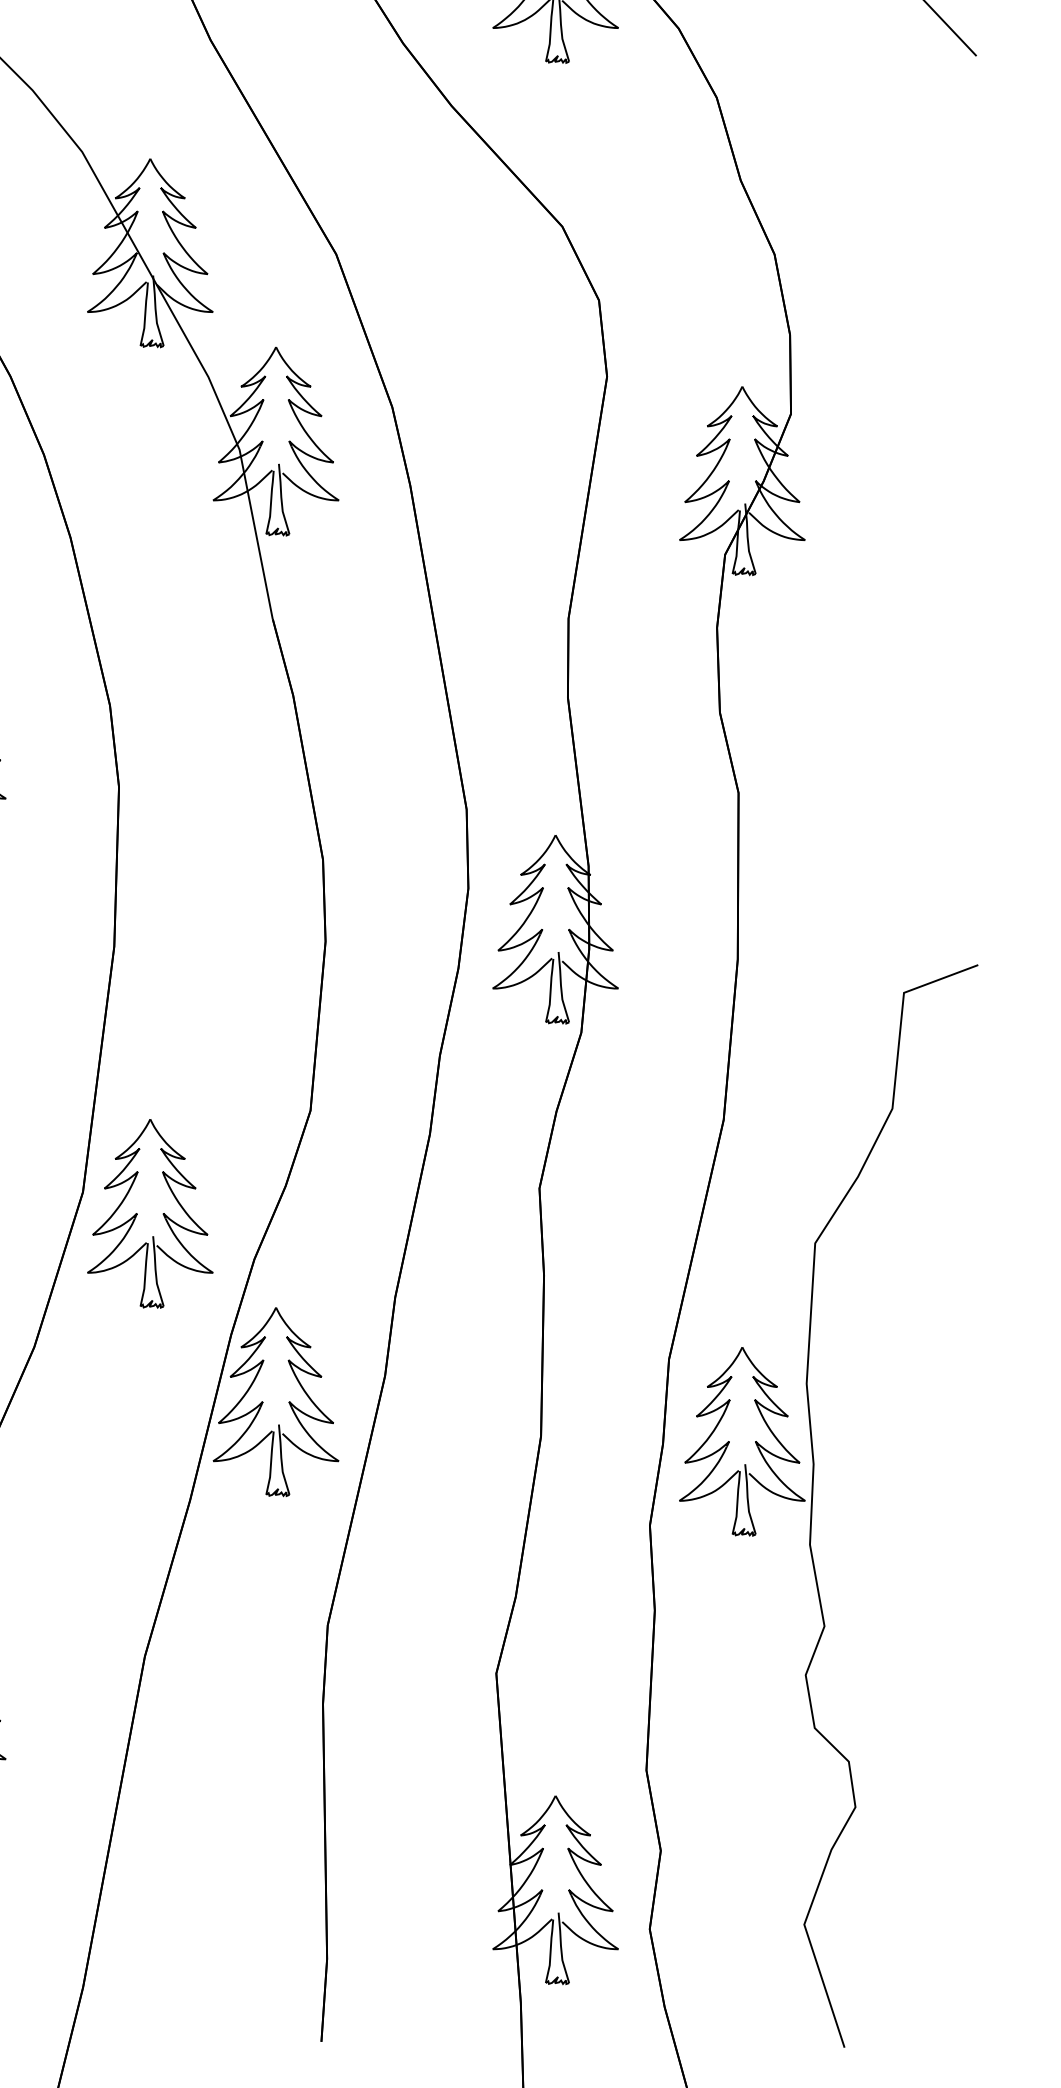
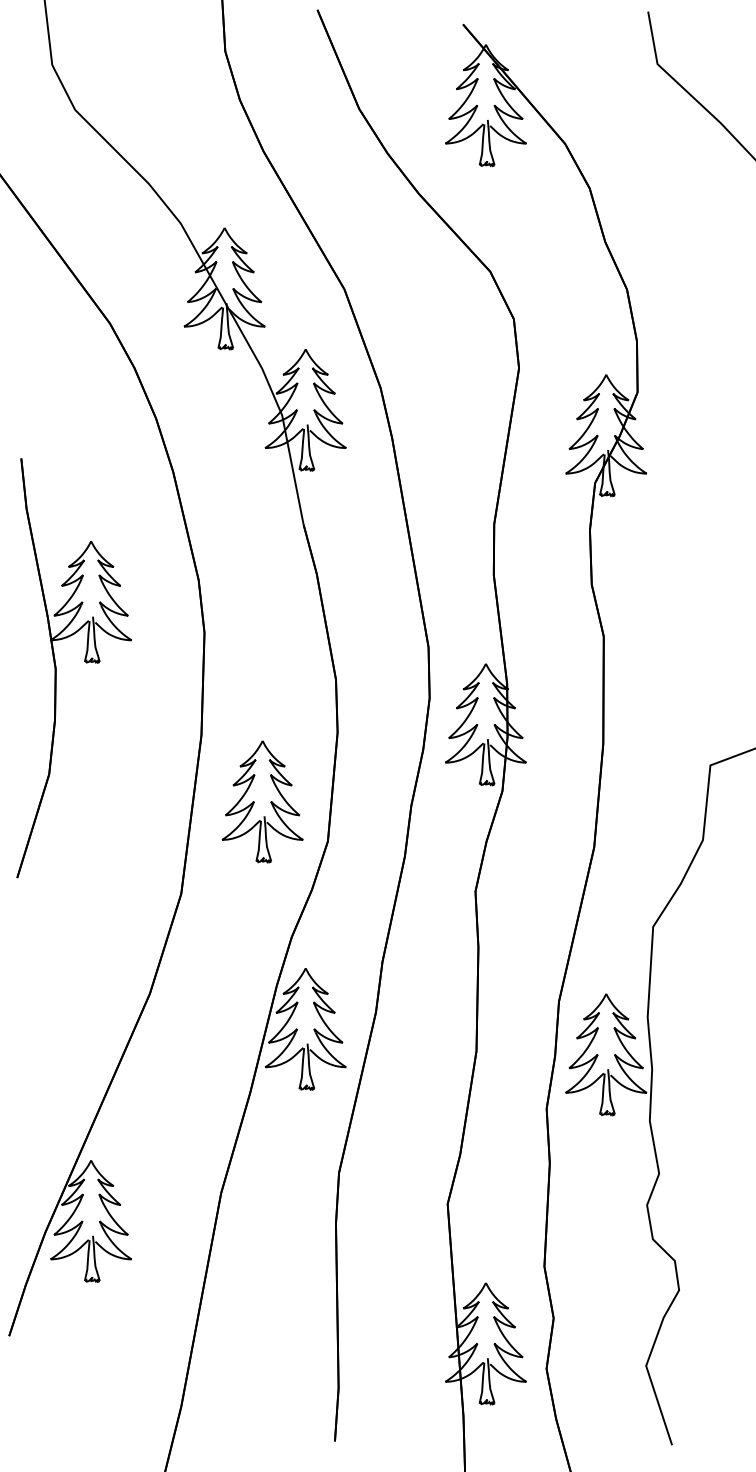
part: (150, 1213) -> (262, 801), moved

